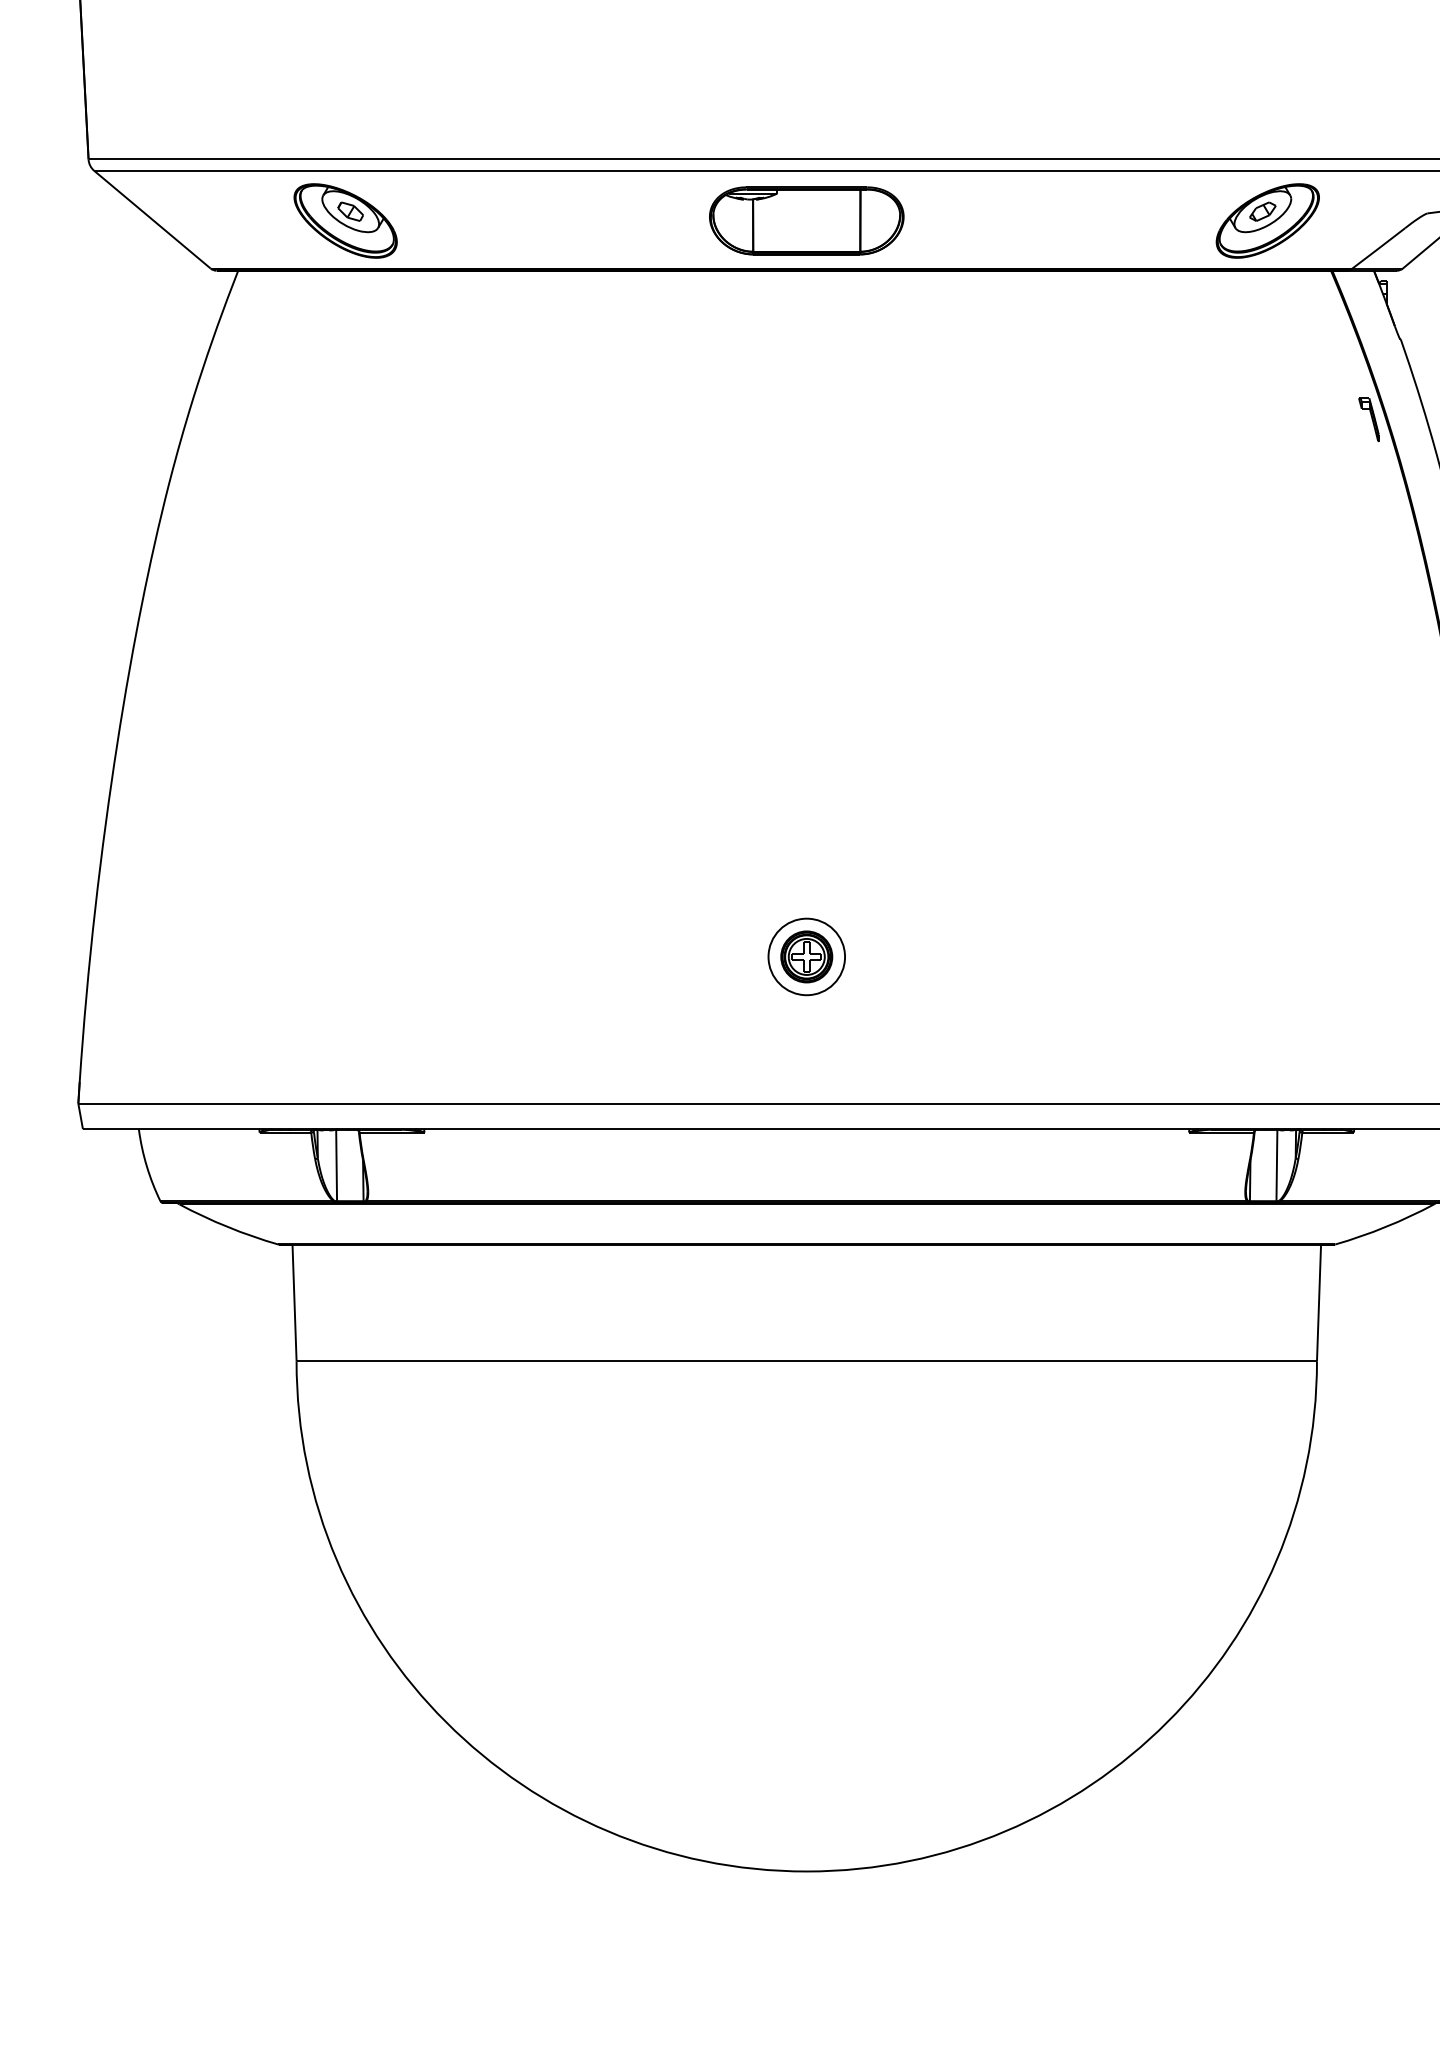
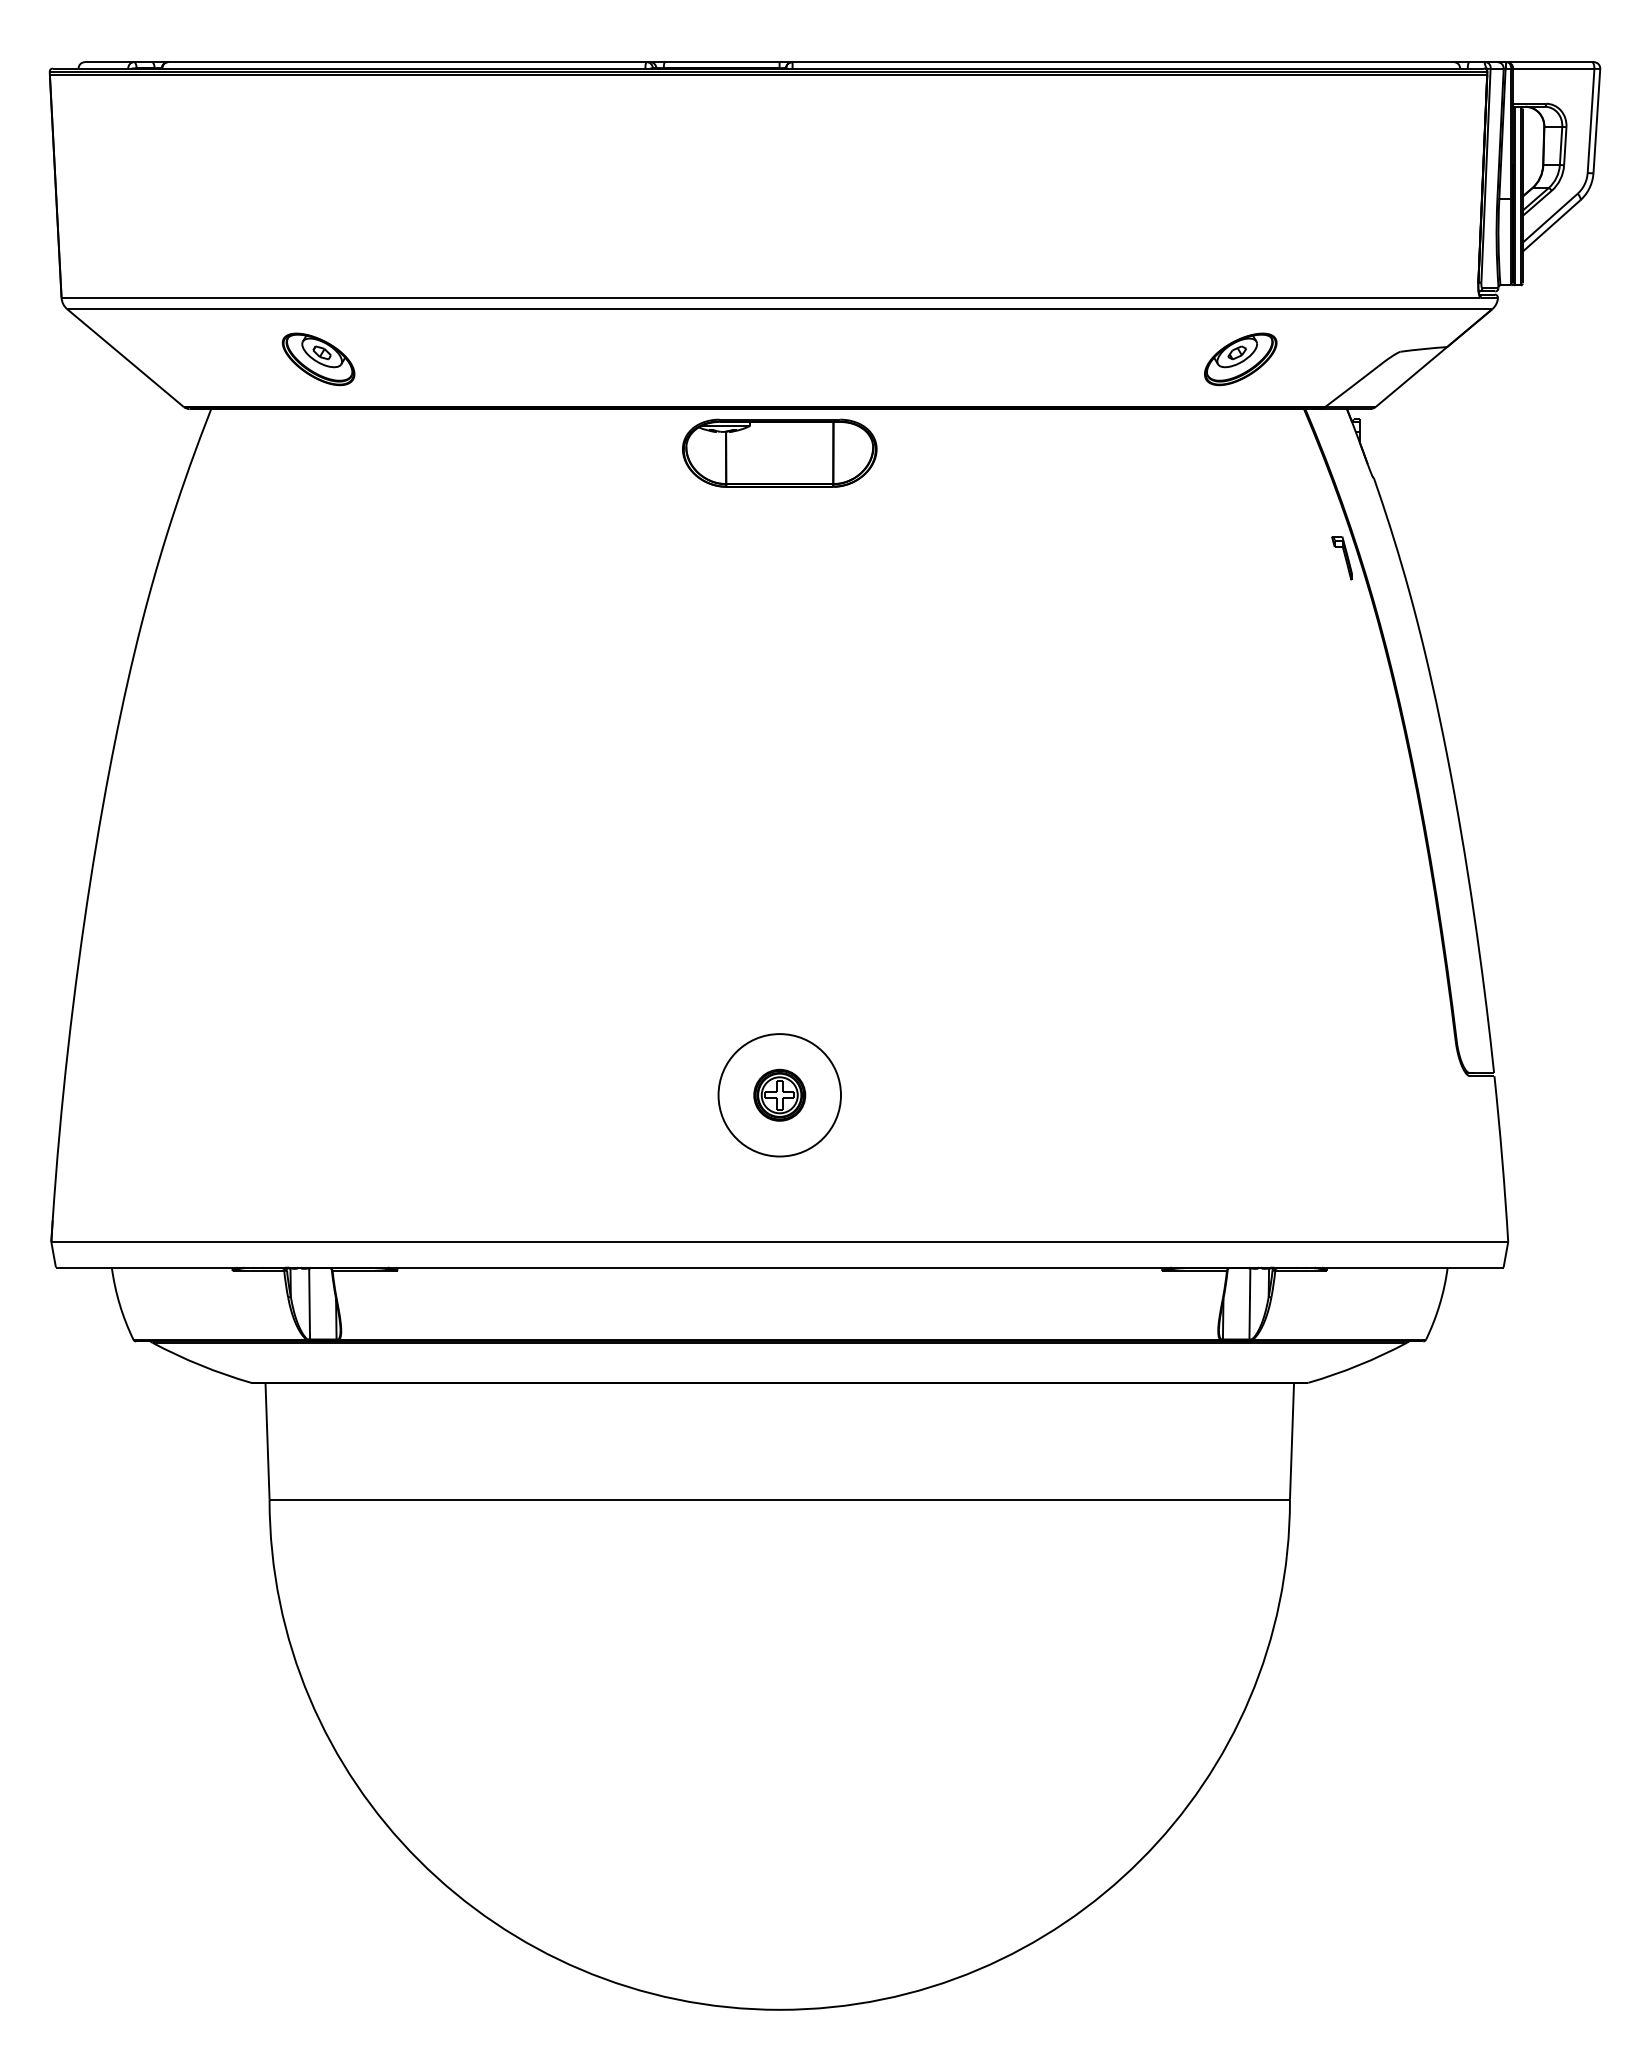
part: (806, 220) -> (779, 452), moved
part: (345, 221) -> (318, 359), size x0.7
part: (1267, 221) -> (1240, 359), size x0.7
circle: (806, 957) -> (779, 1095), size x1.6

